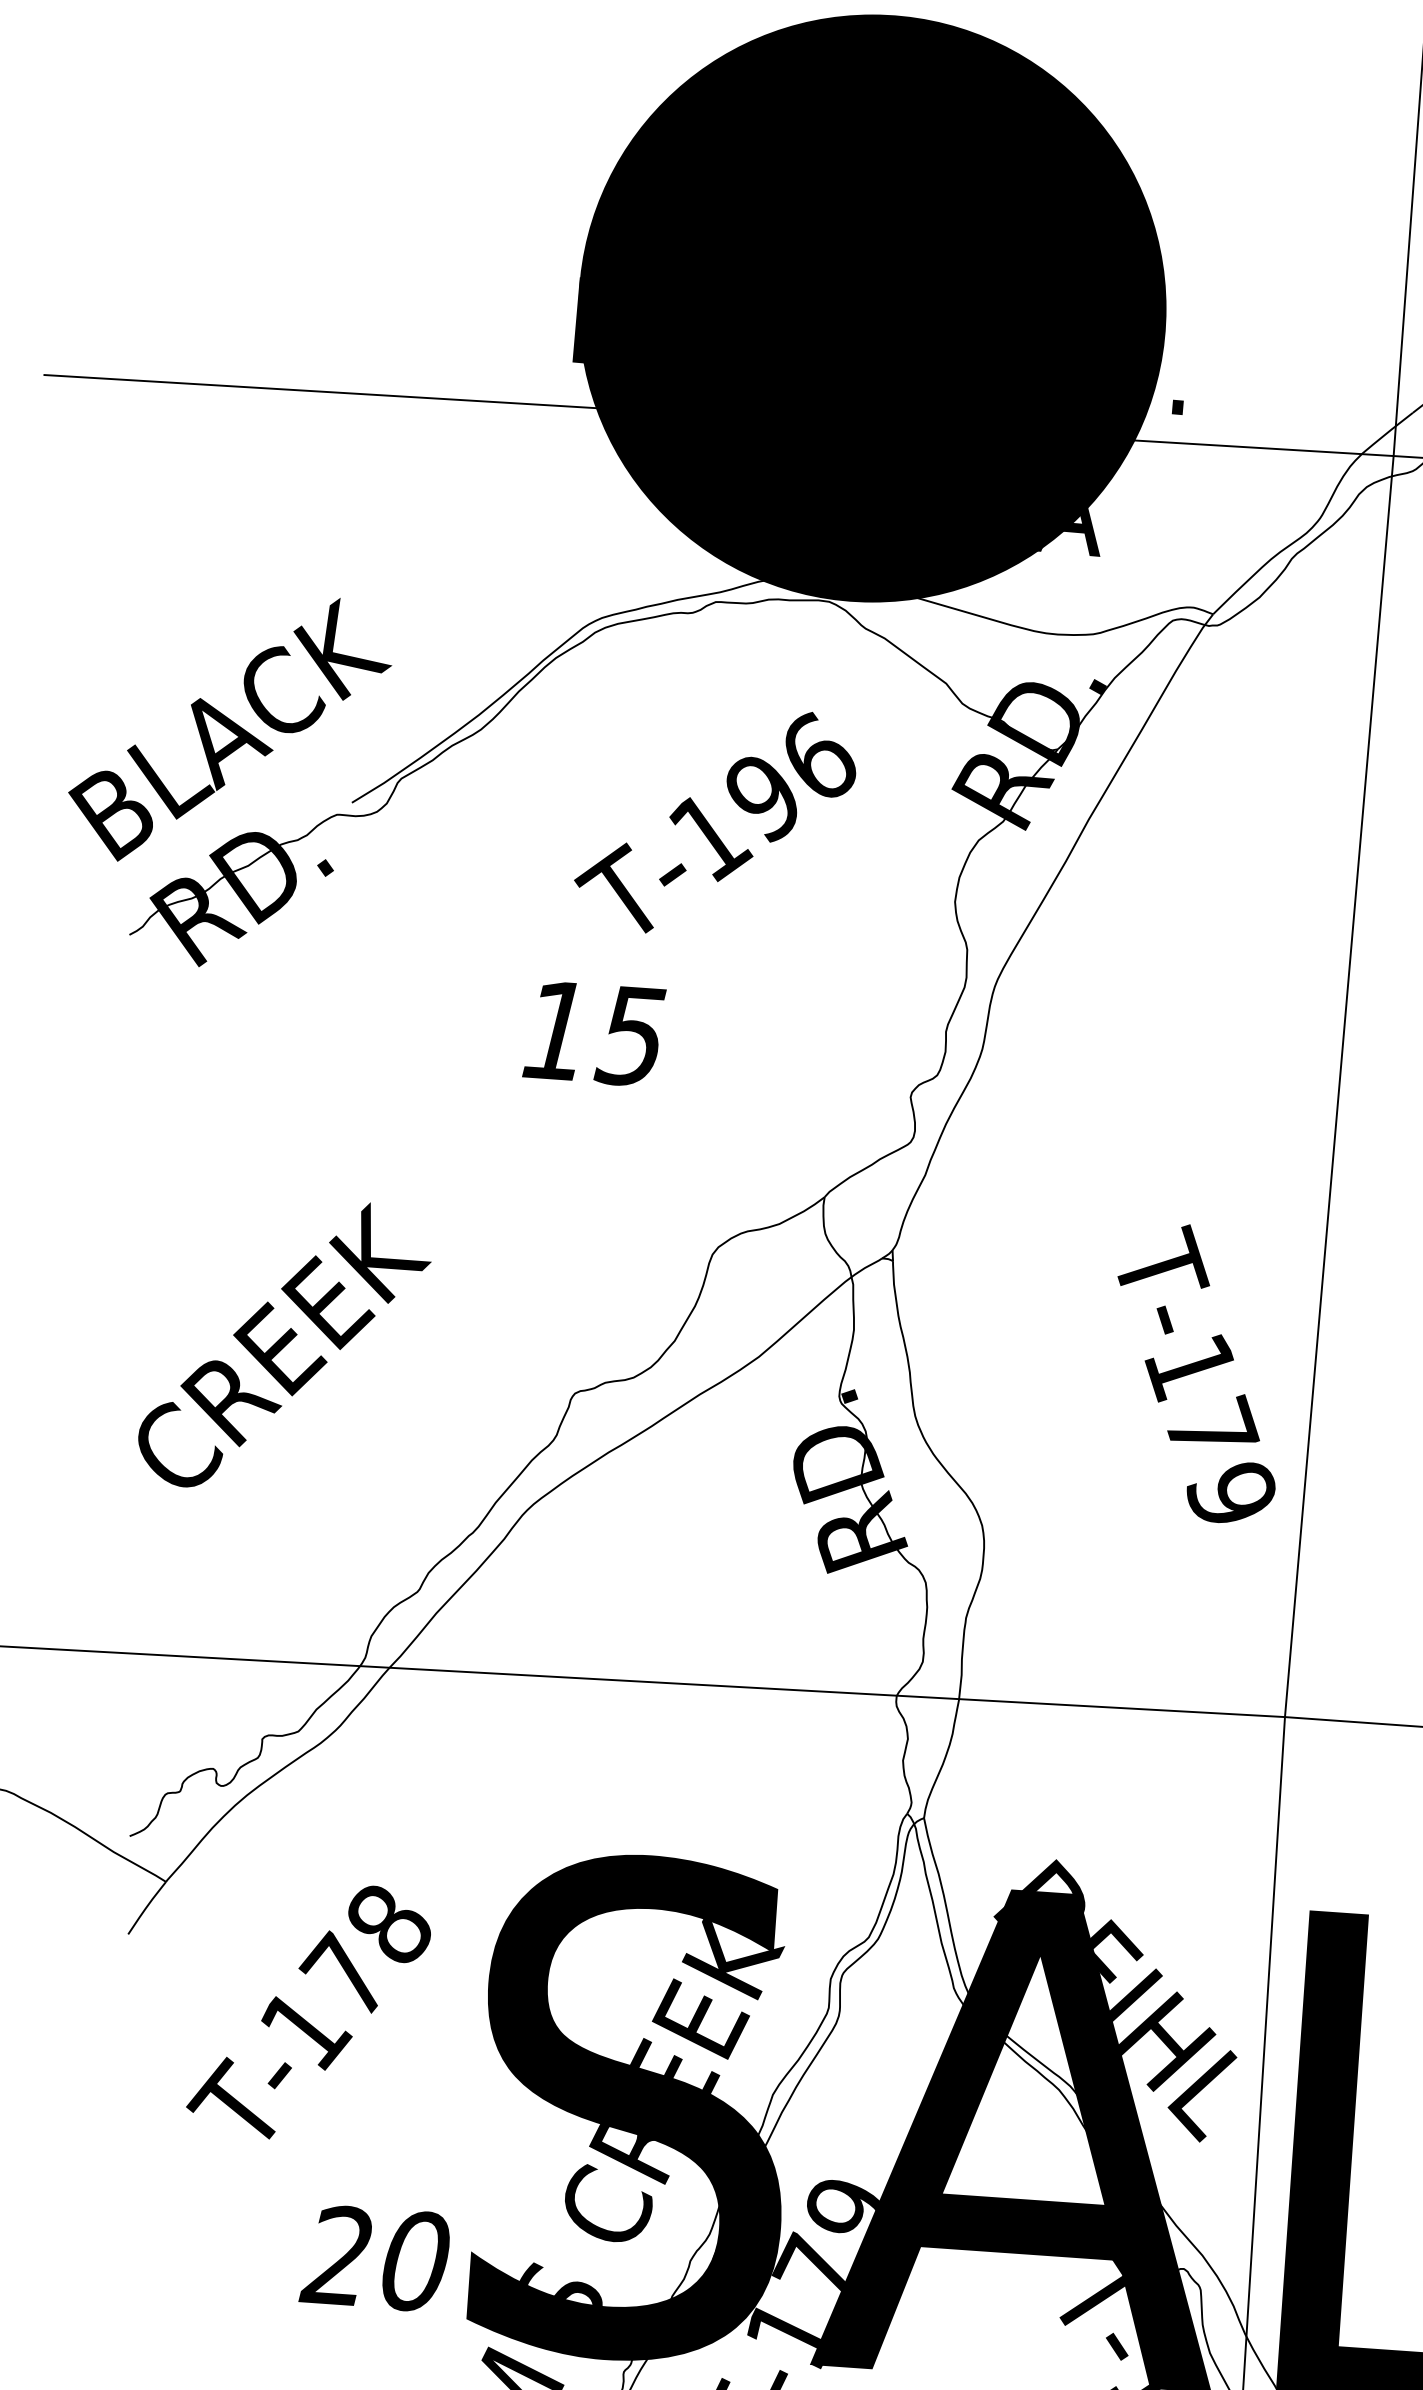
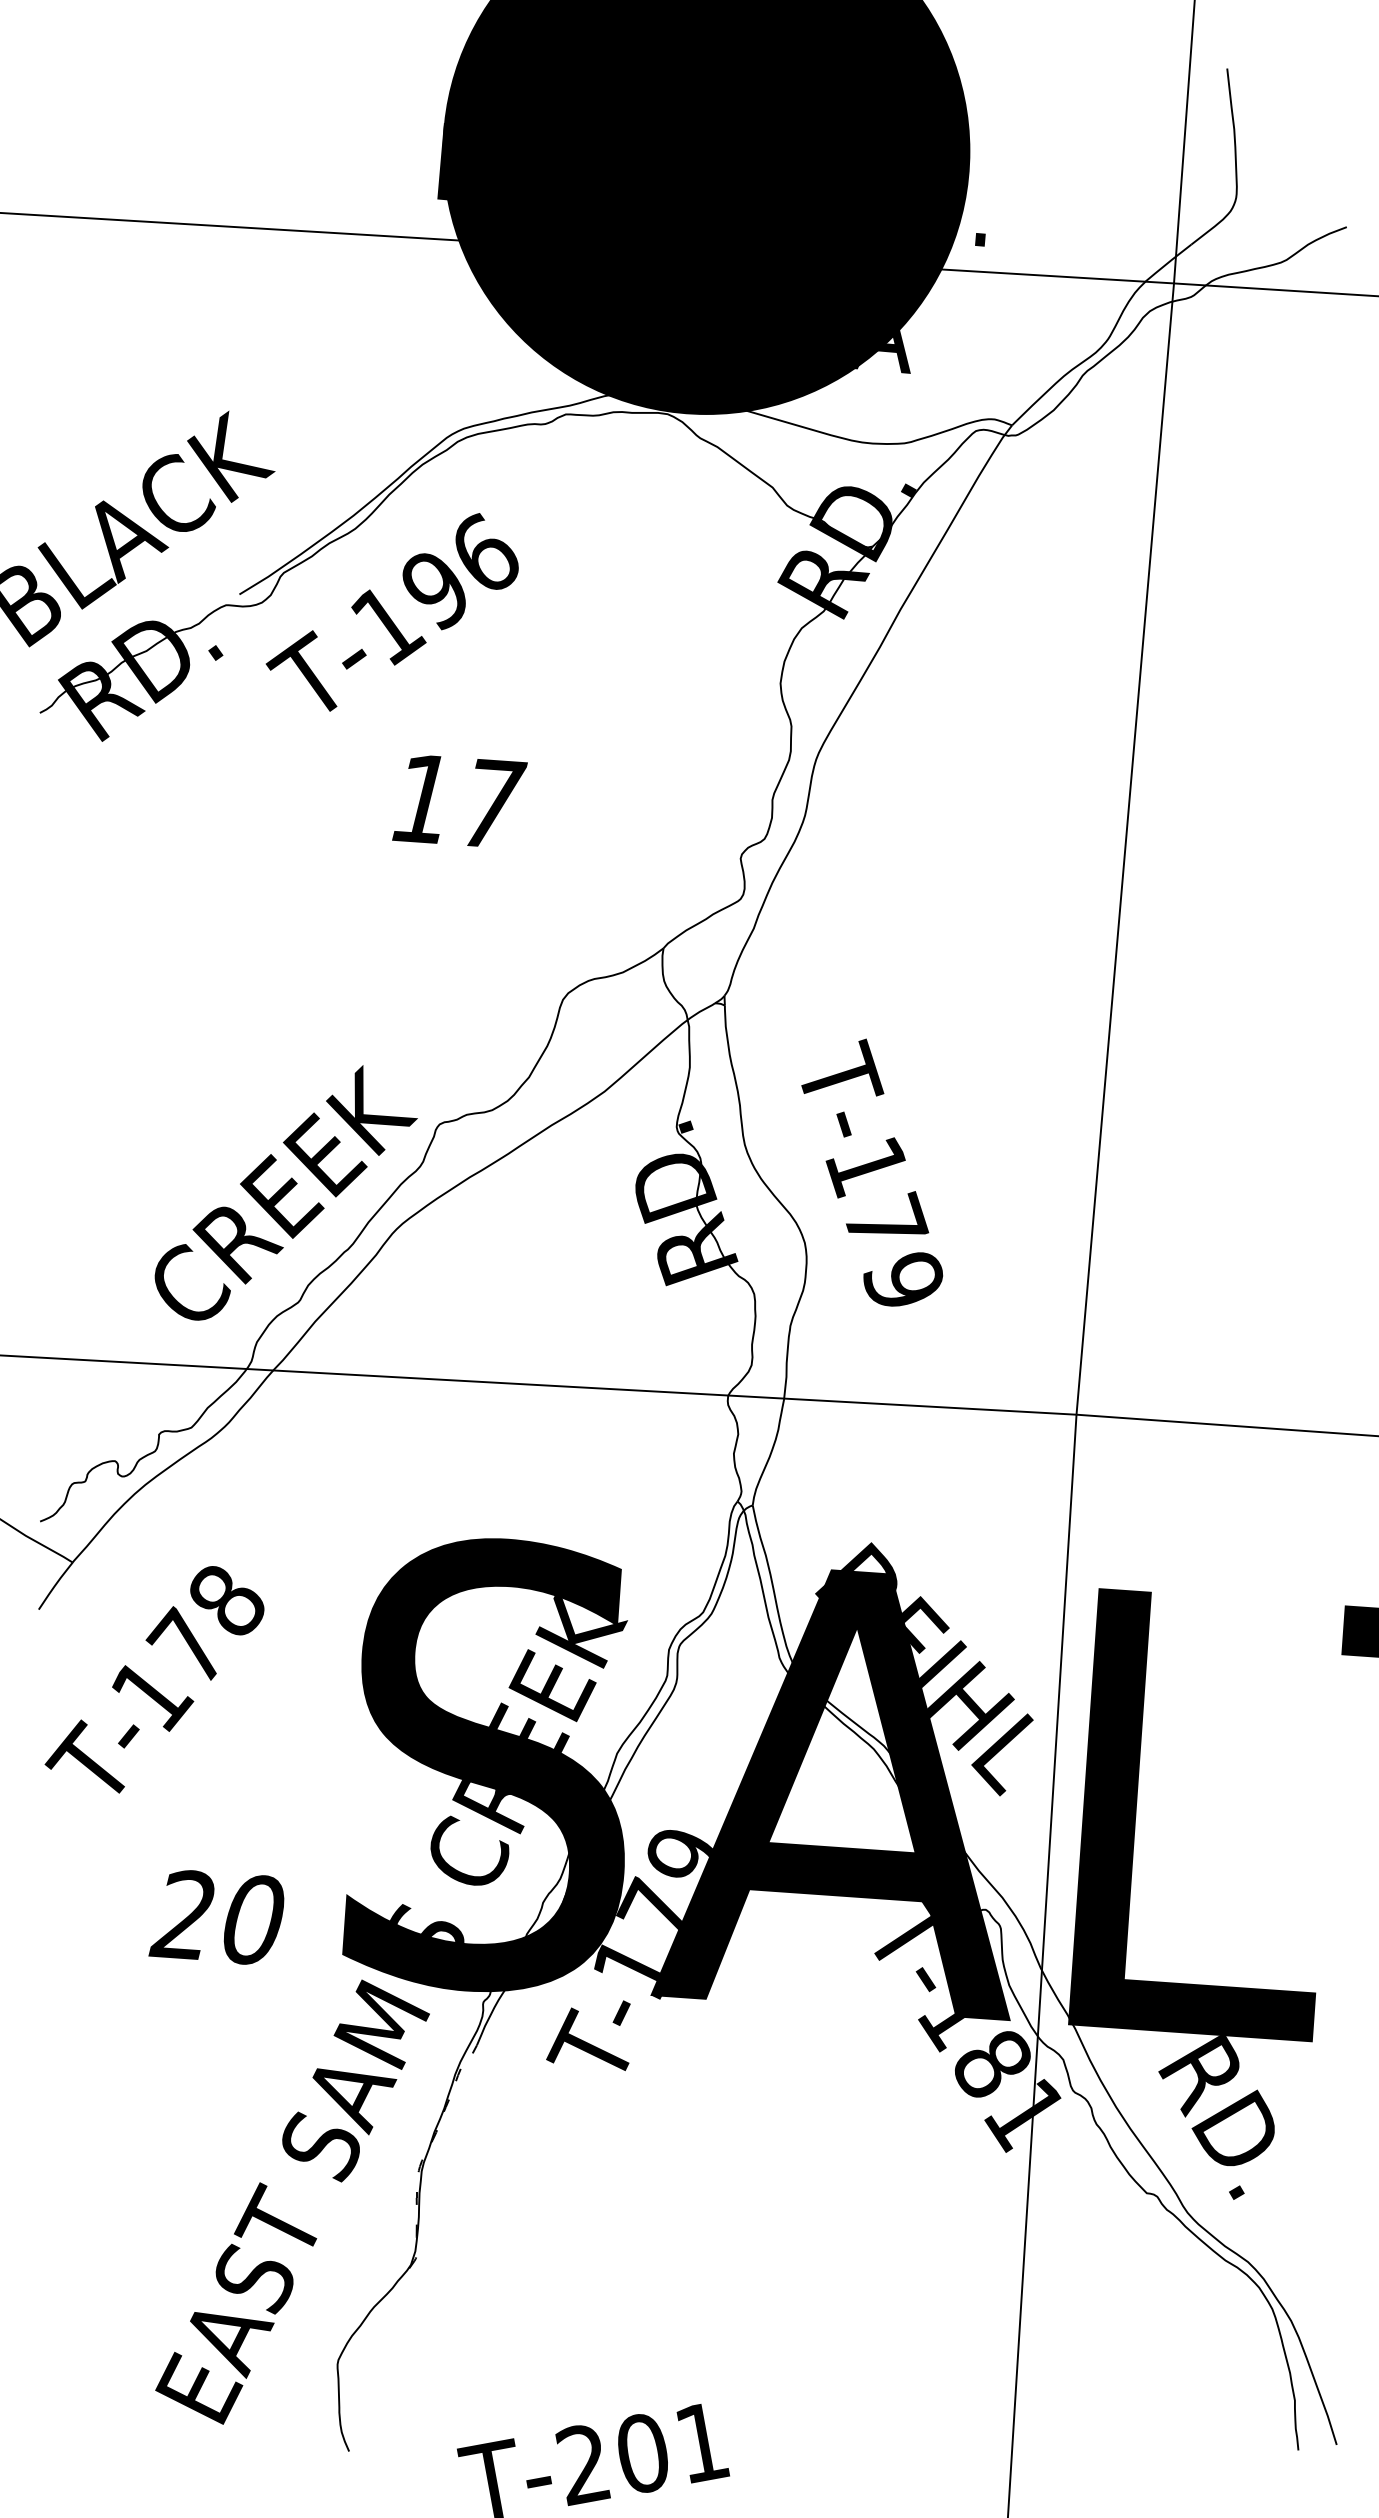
text: (714, 822) -> (391, 612), moved
text: (632, 1035) -> (491, 803), 15 -> 17
text: (283, 1344) -> (285, 1192), moved
text: (1196, 1373) -> (872, 1172), moved
text: (308, 2012) -> (154, 1679), moved
text: (374, 2258) -> (216, 1917), moved

